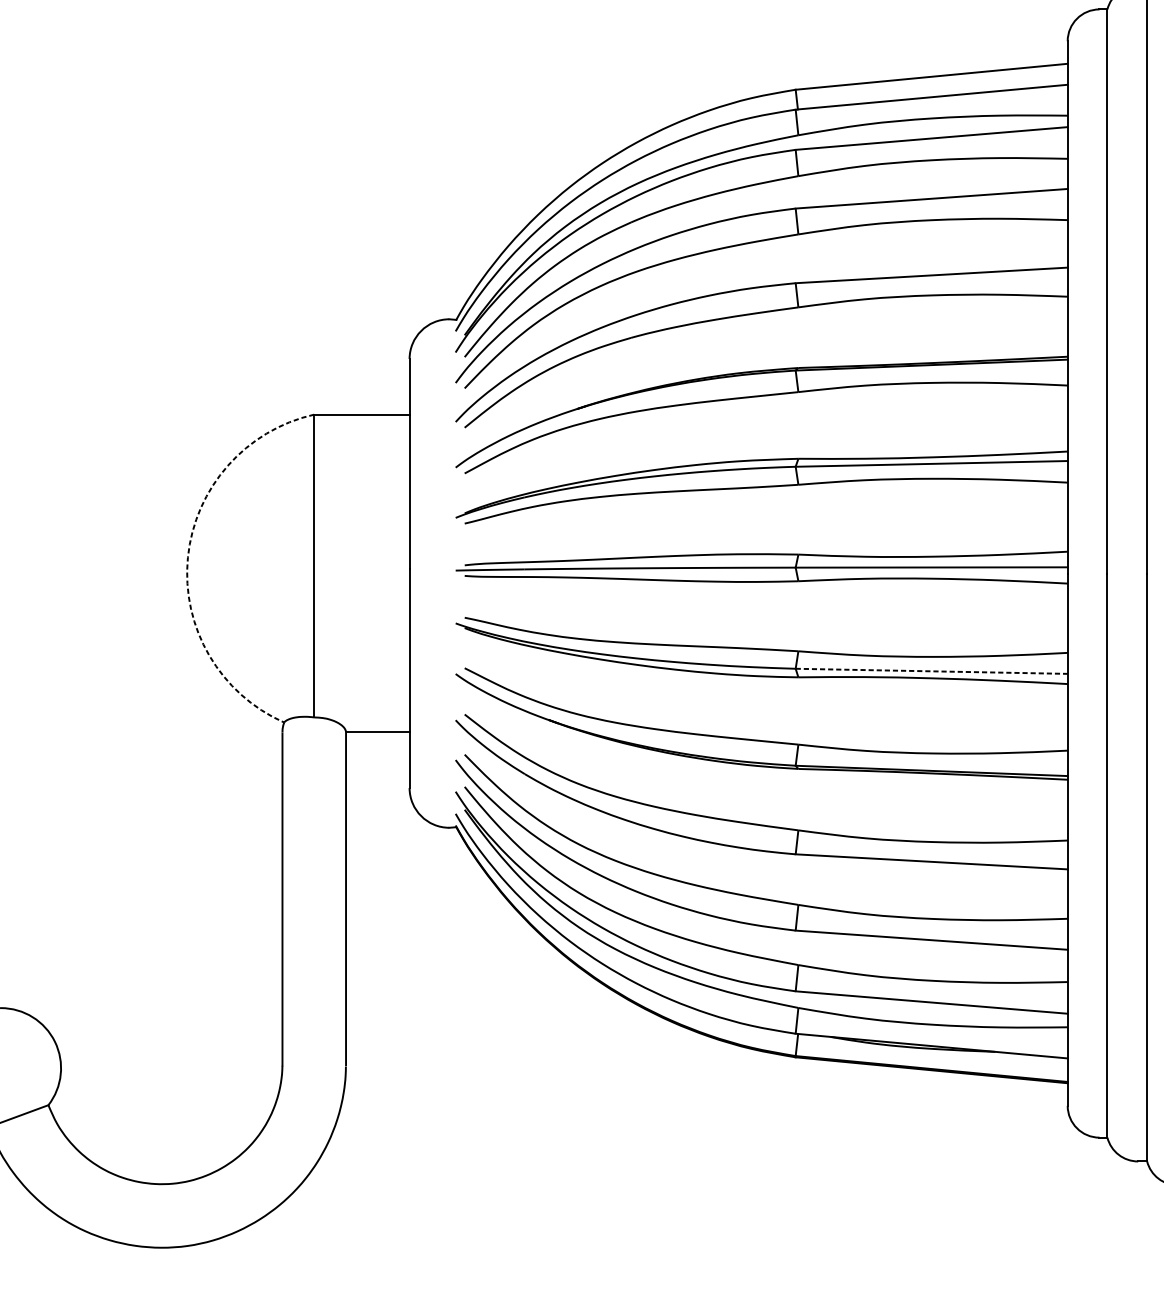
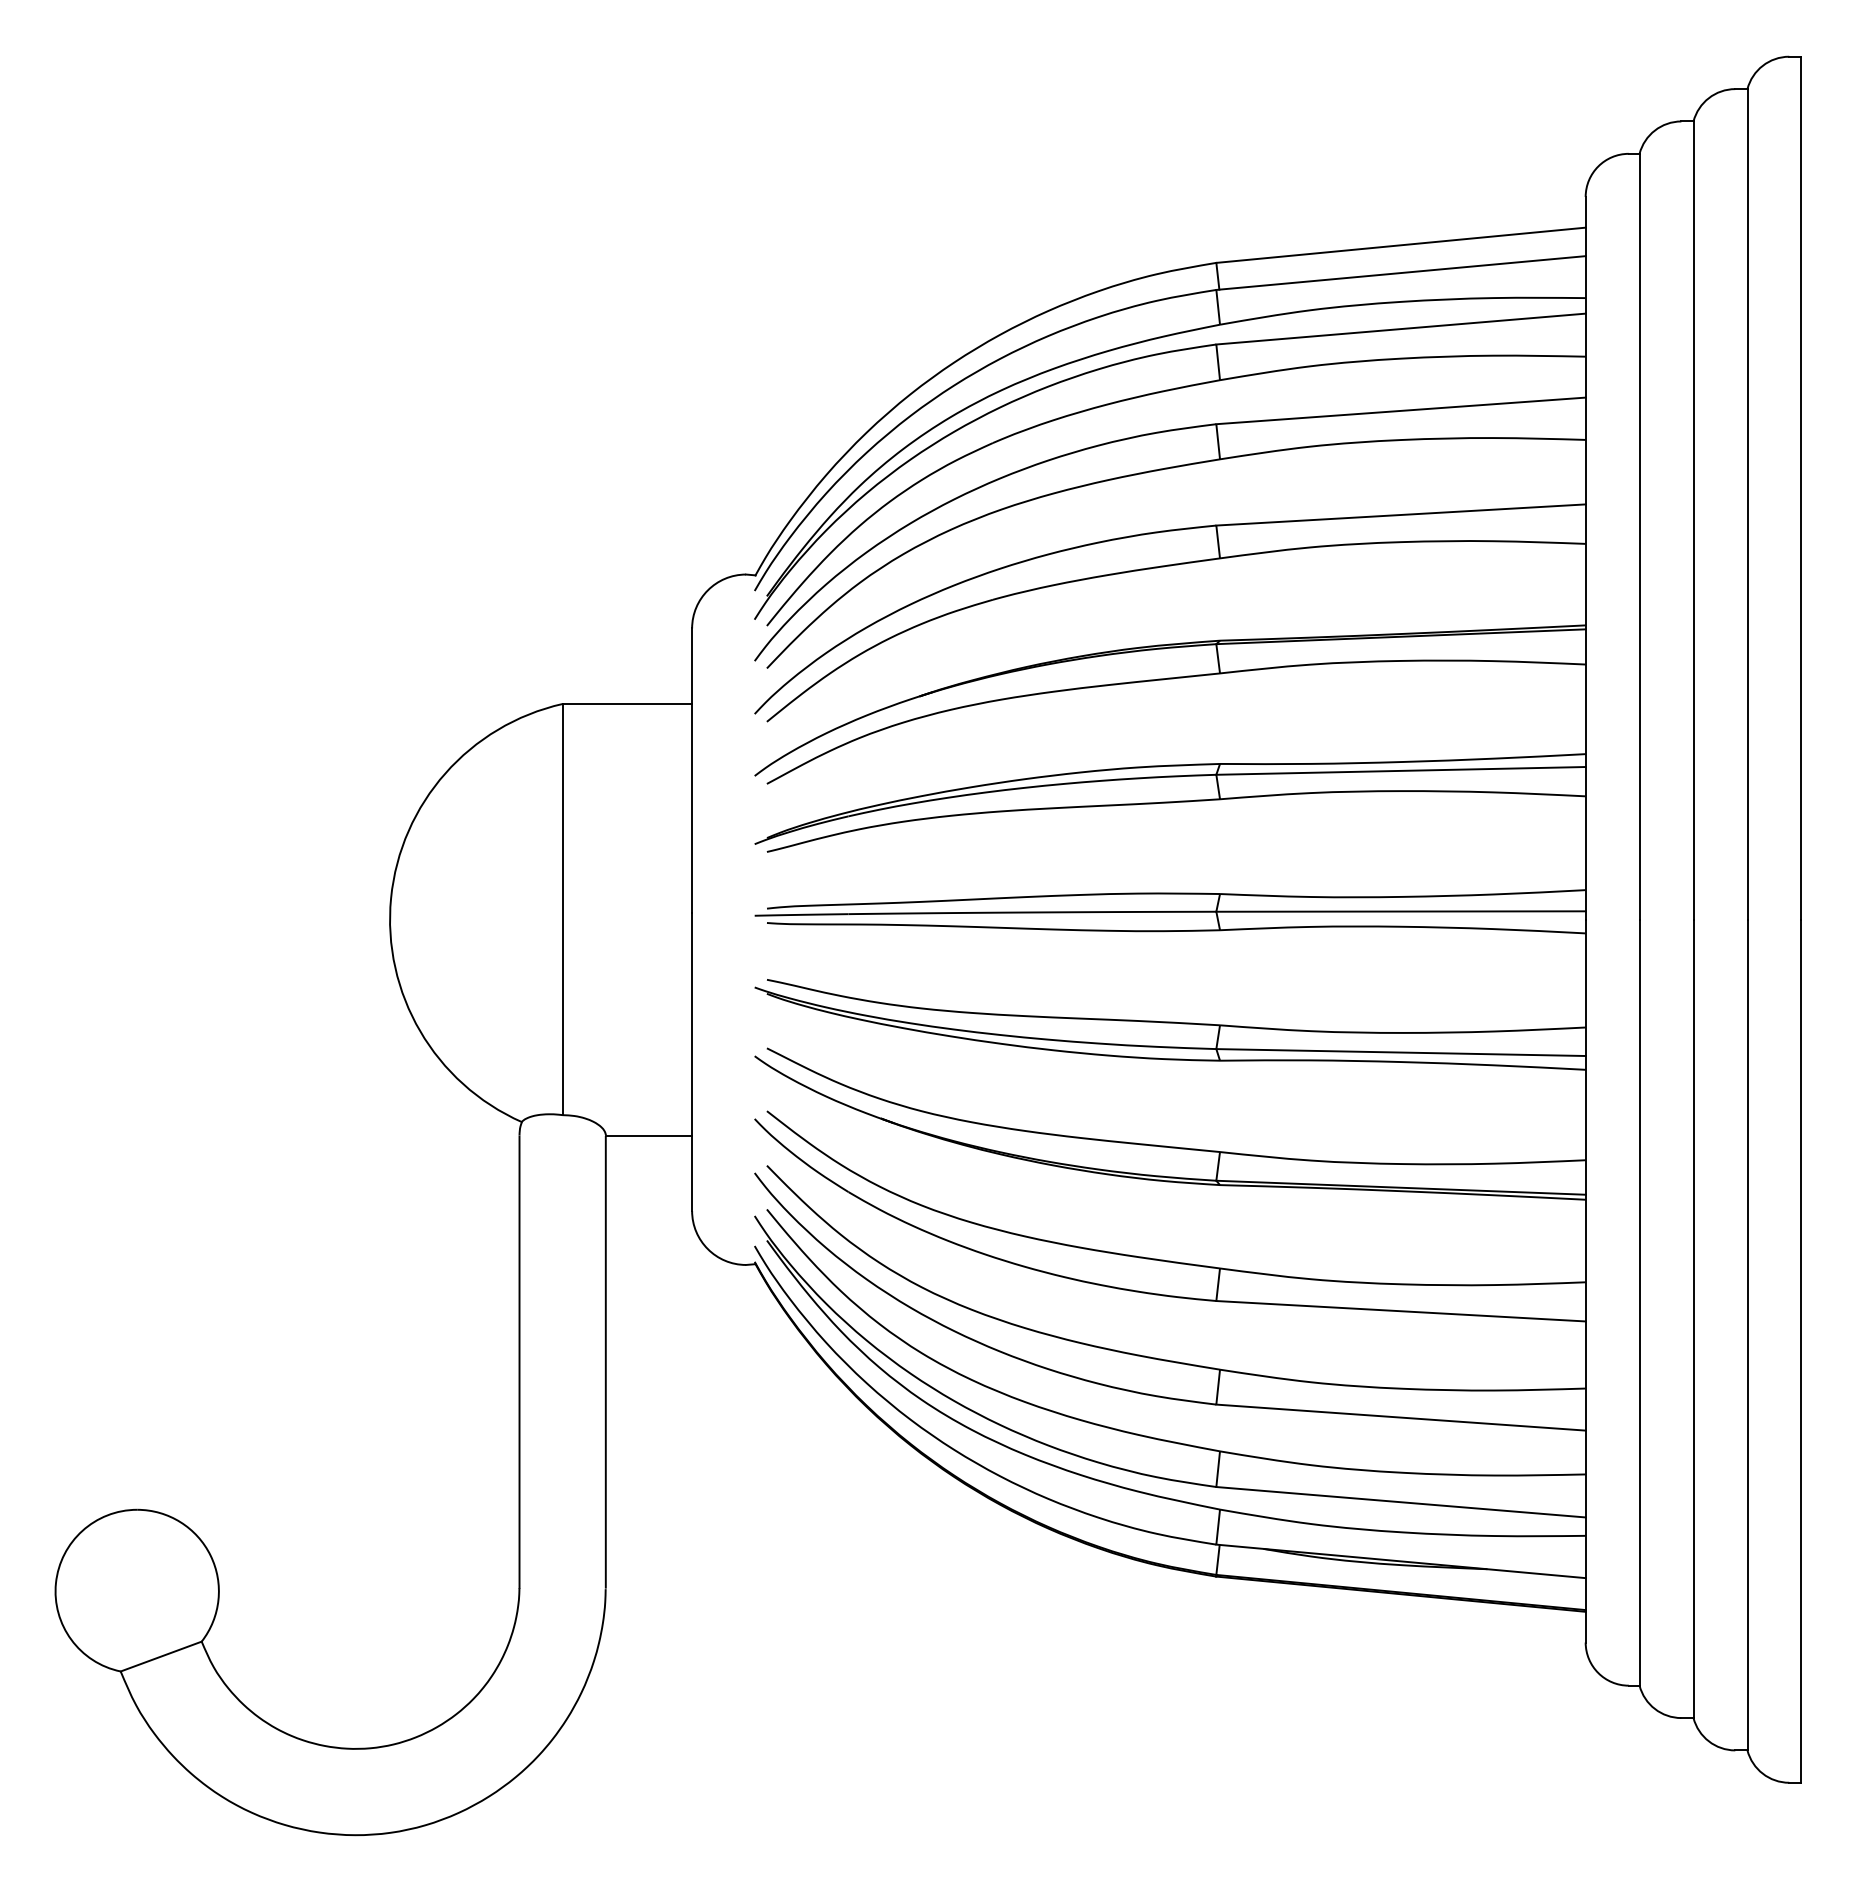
arc: (188, 557) -> (391, 898), dashed -> solid
line: (932, 671) -> (1401, 1052), dashed -> solid

